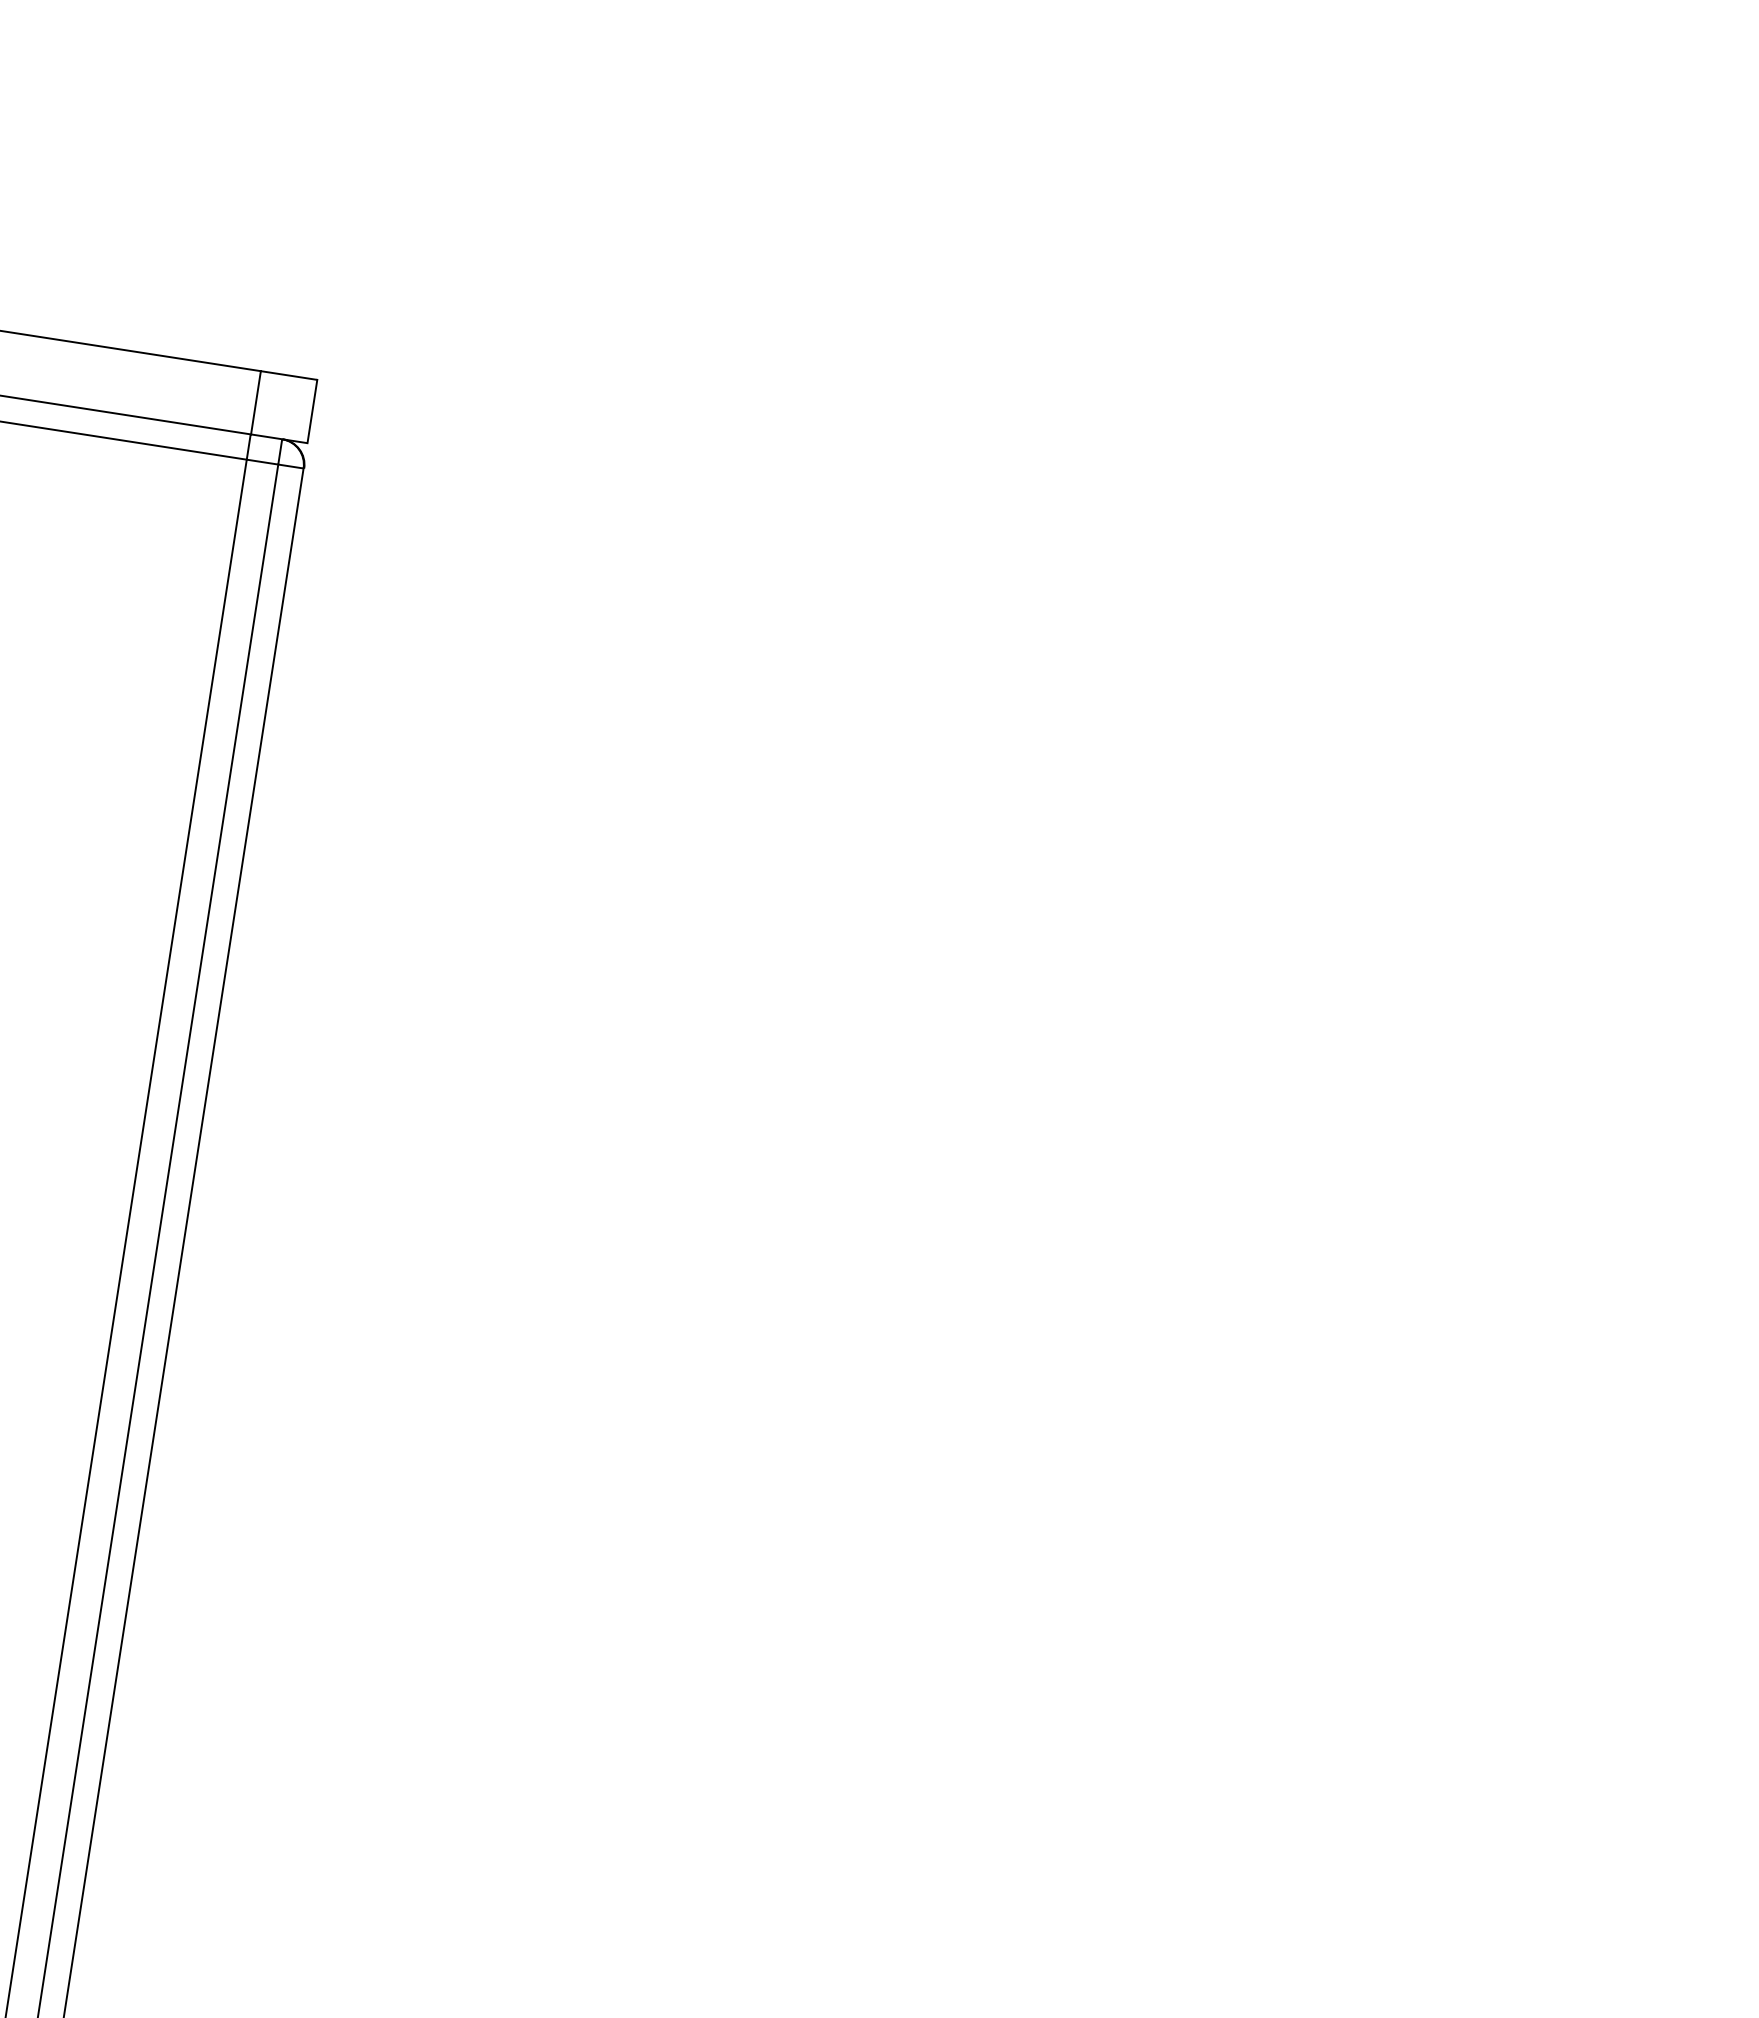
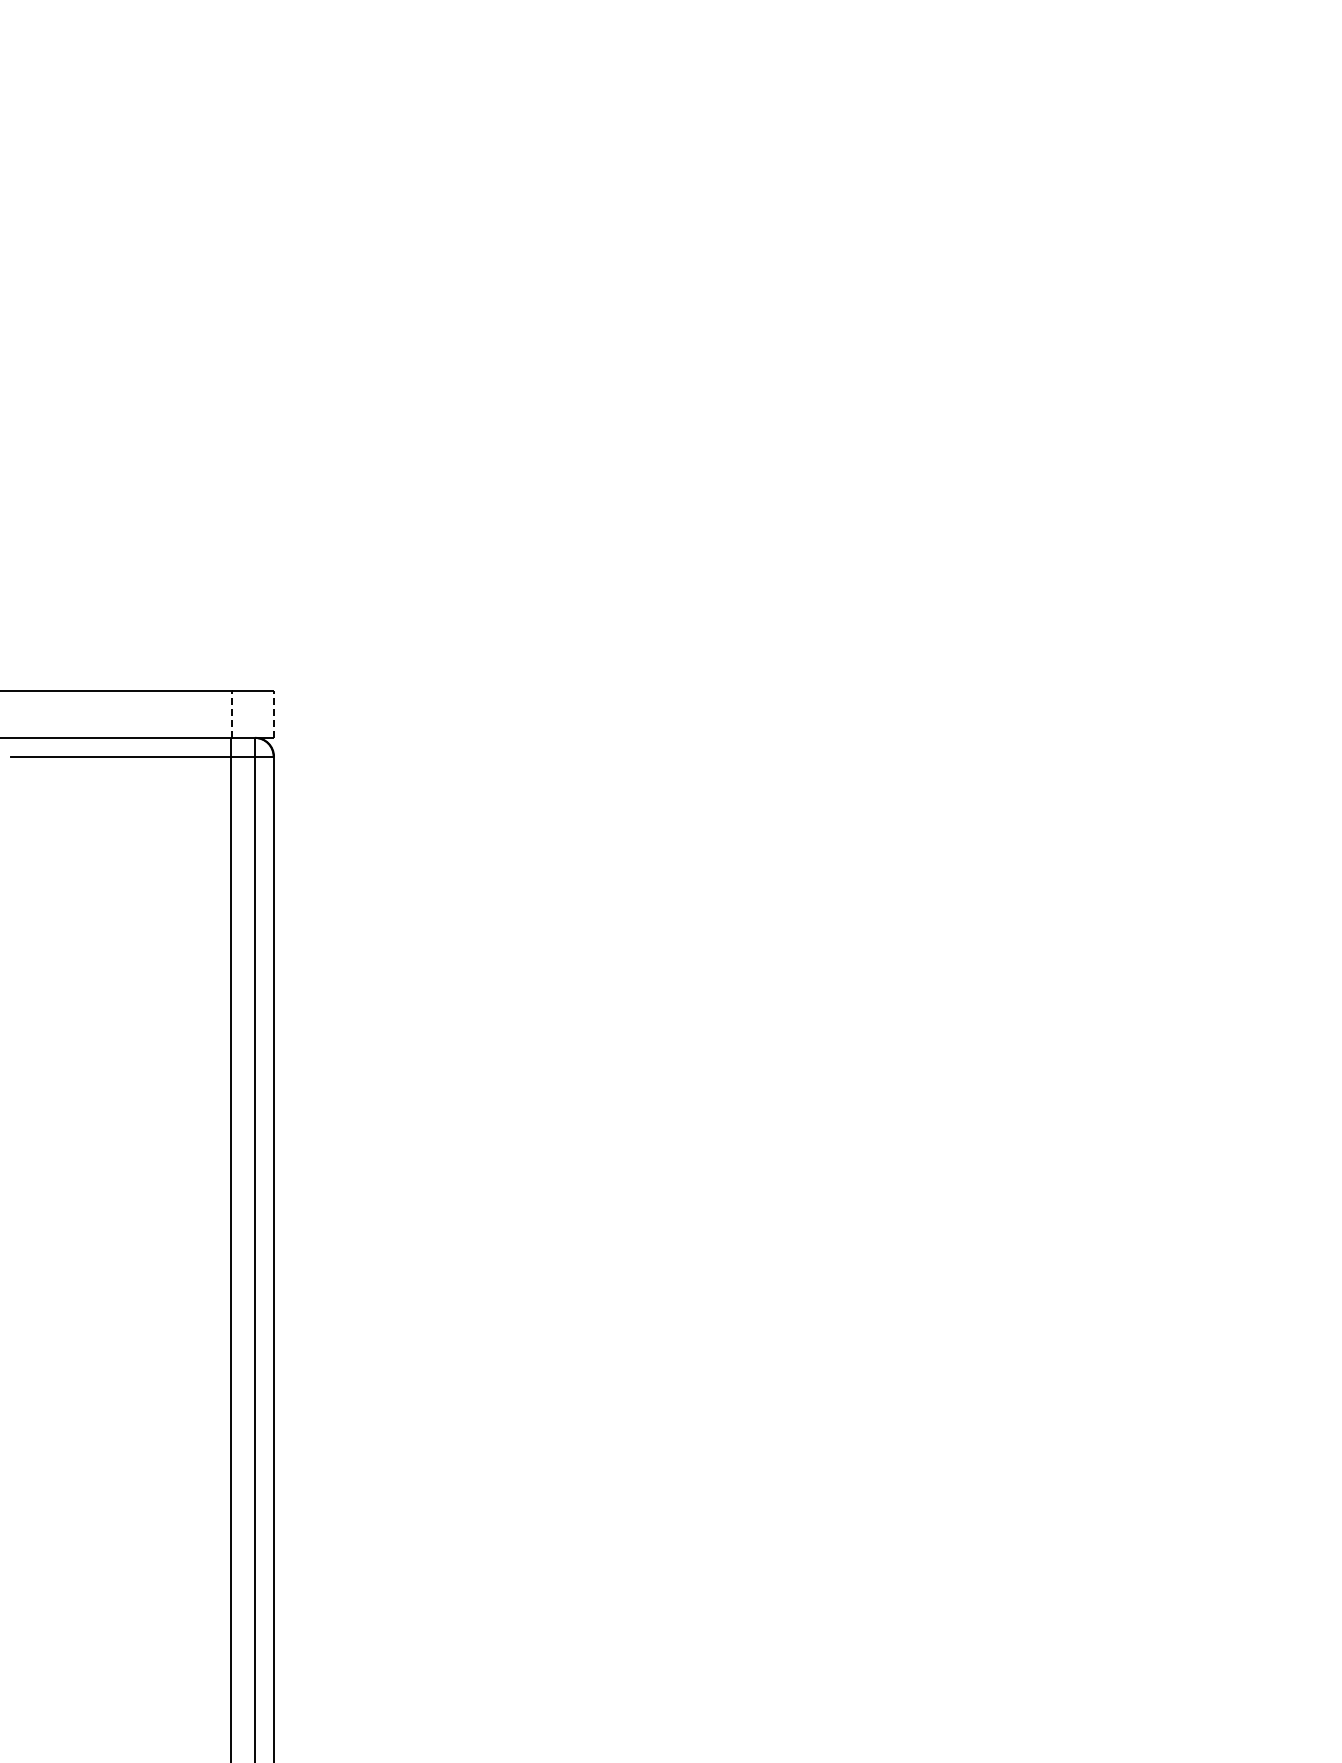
line: (255, 401) -> (231, 713), solid -> dashed
line: (312, 410) -> (273, 713), solid -> dashed

